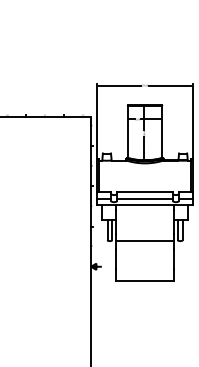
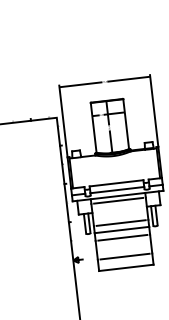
line: (144, 210) -> (118, 201), added
line: (144, 233) -> (120, 223), added
line: (144, 249) -> (122, 238), added
line: (144, 268) -> (124, 256), added

